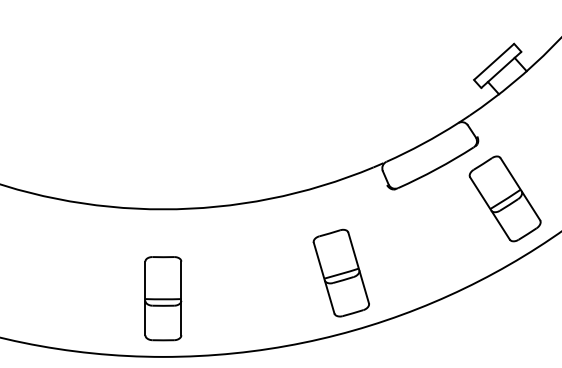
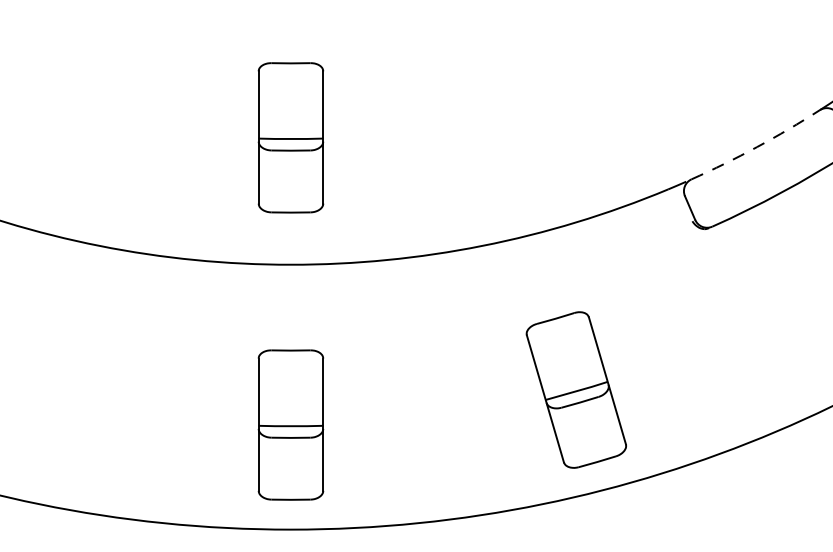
part: (163, 138) -> (291, 137), added
arc: (423, 143) -> (757, 146), solid -> dashed
part: (340, 272) -> (574, 388), moved

